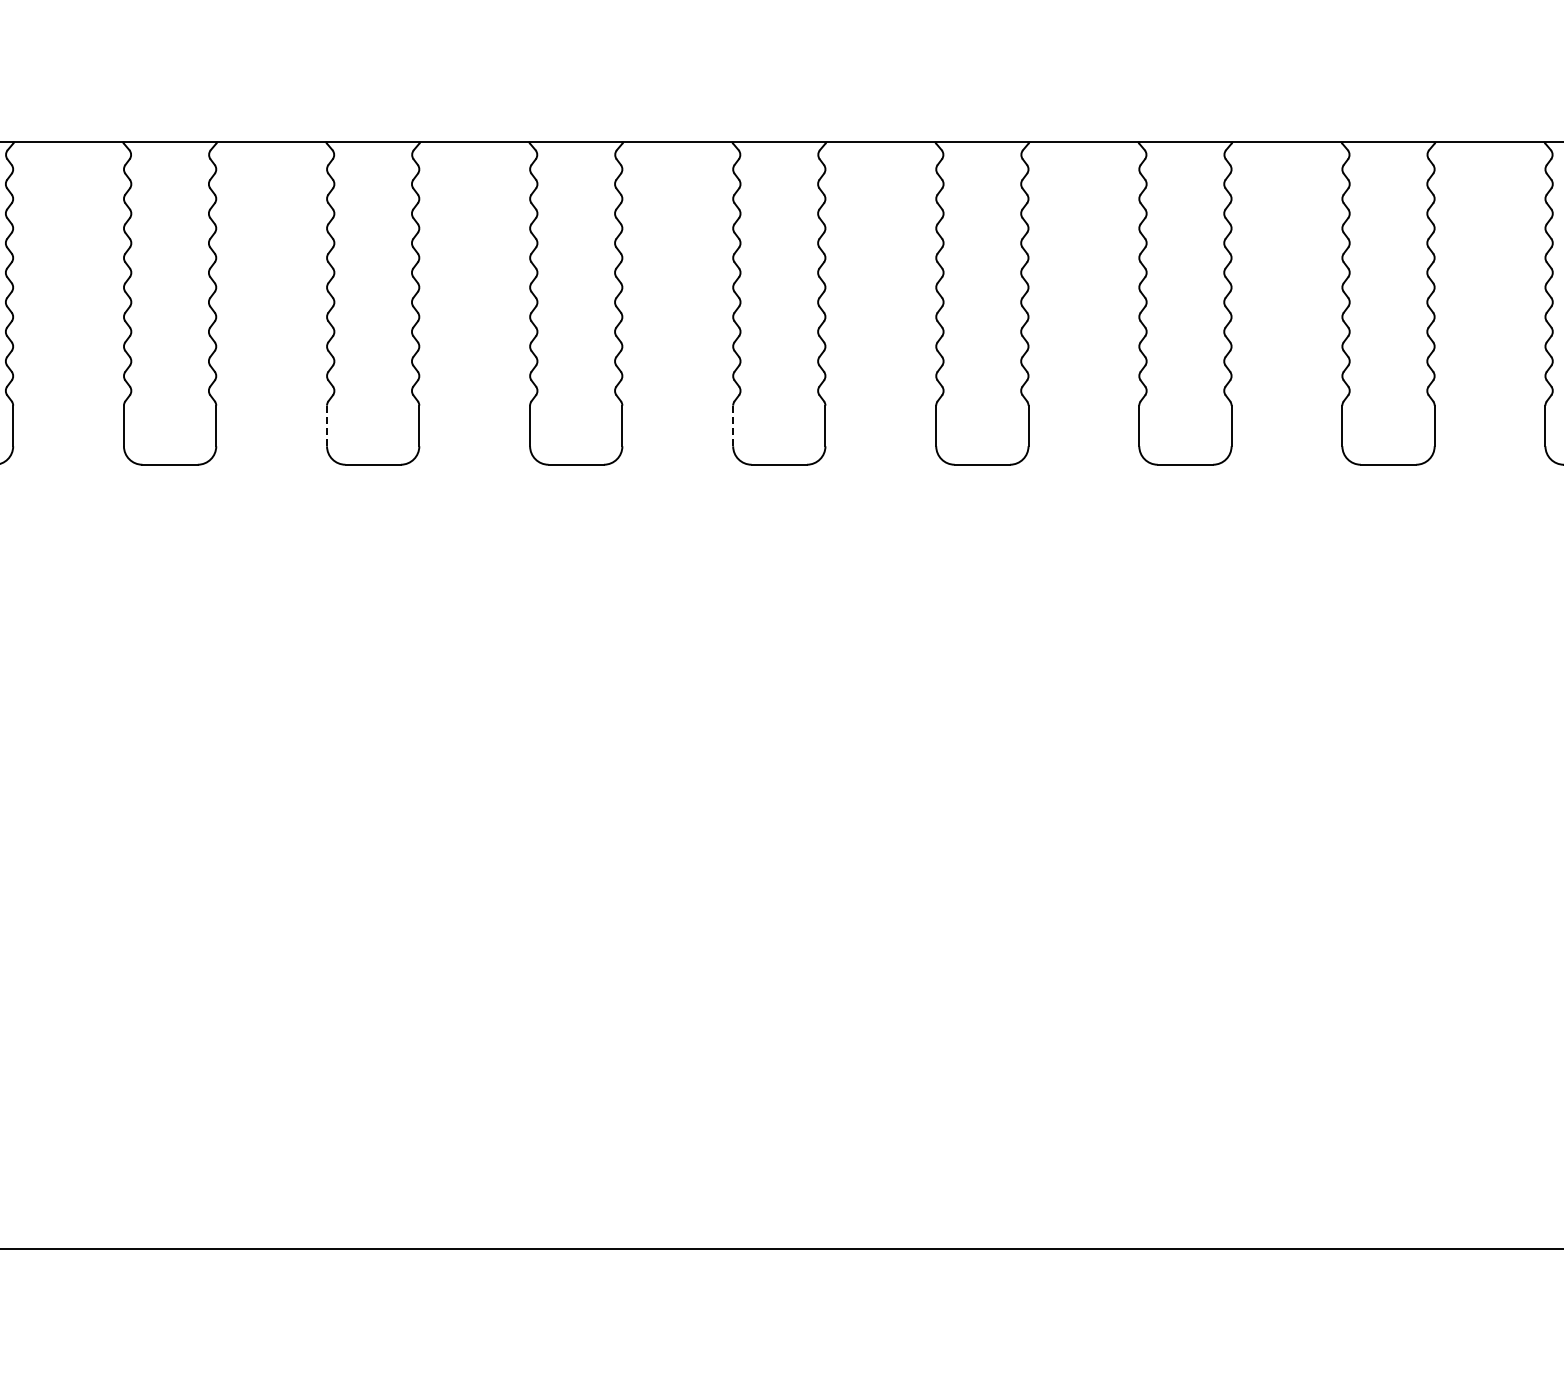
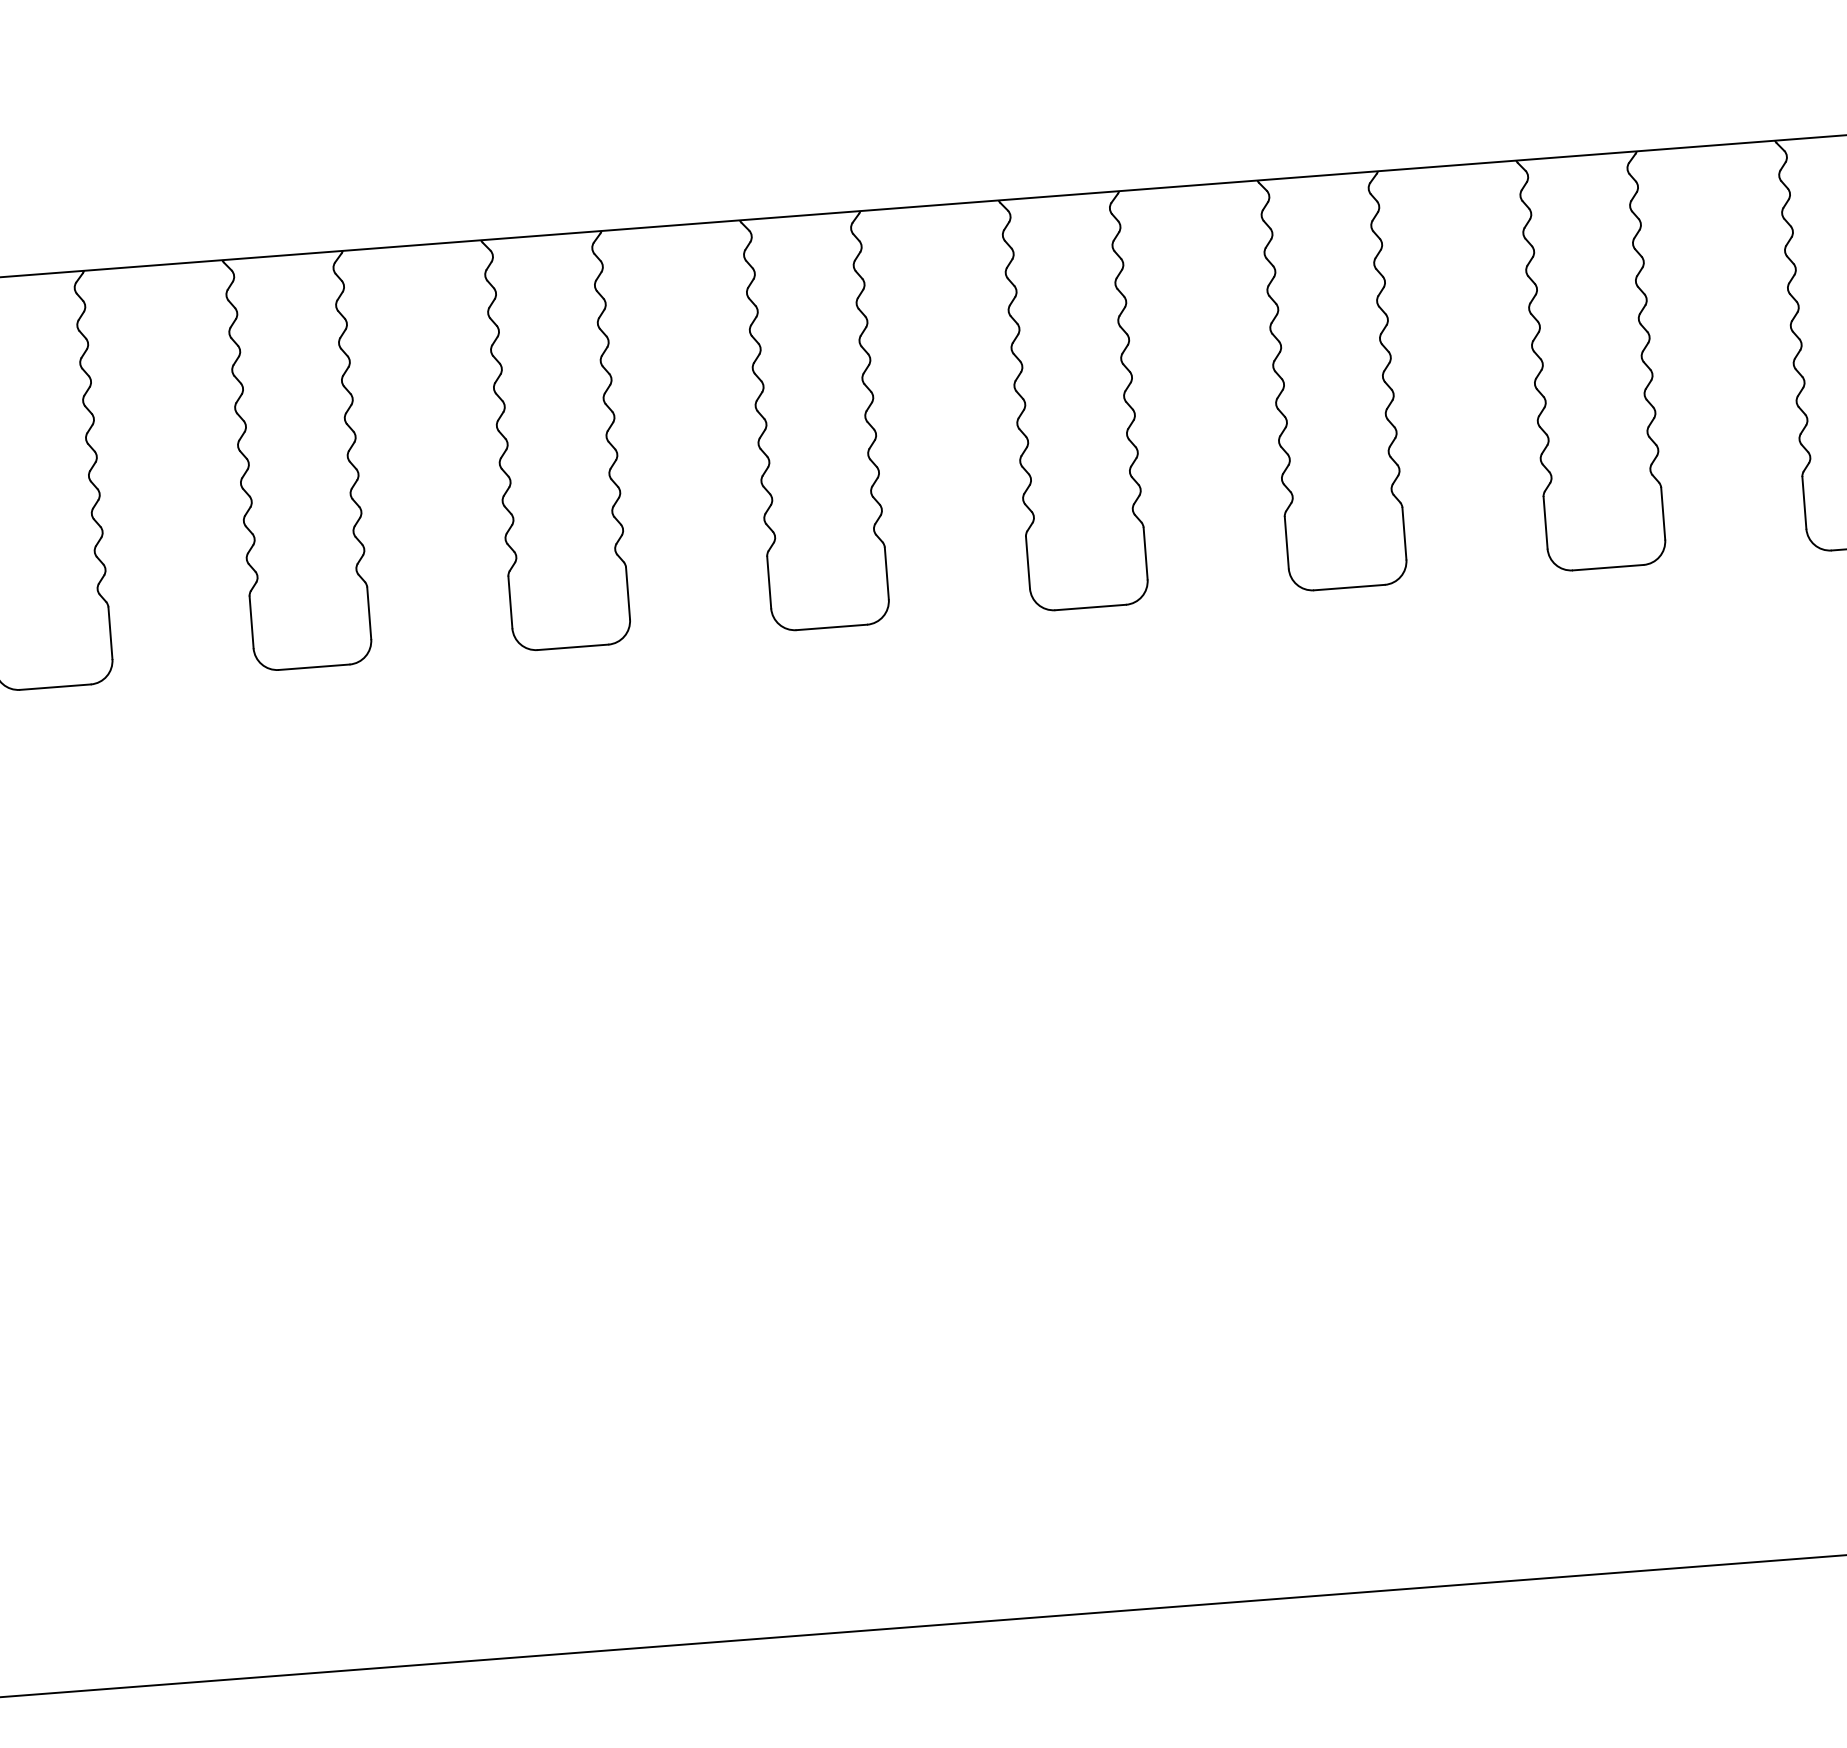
line: (327, 426) -> (511, 603), dashed -> solid
line: (733, 426) -> (1028, 563), dashed -> solid

